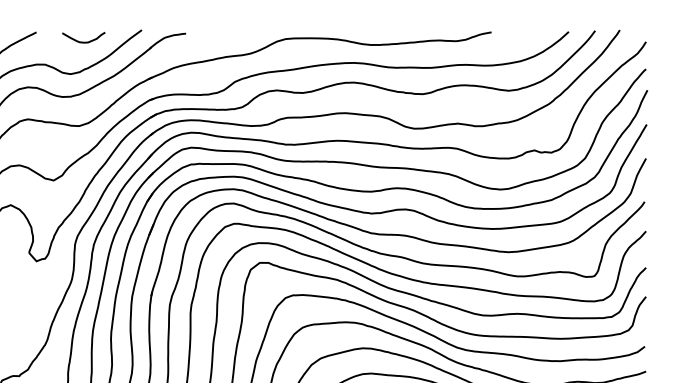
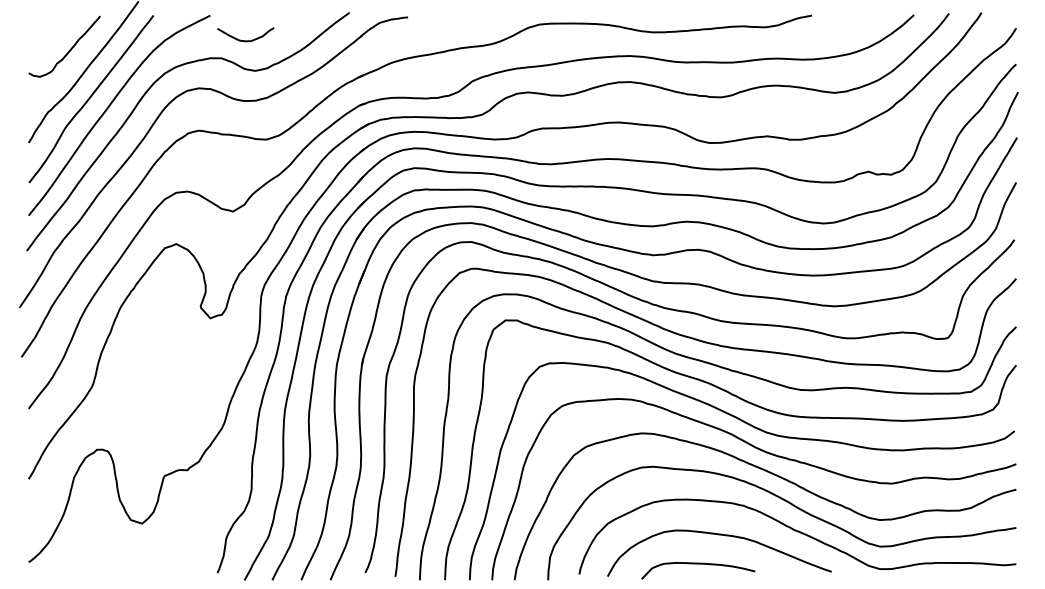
curve: (83, 42) -> (245, 40), moved

